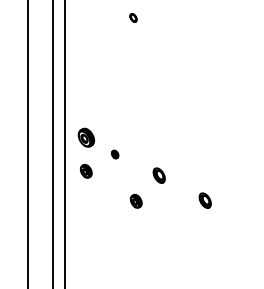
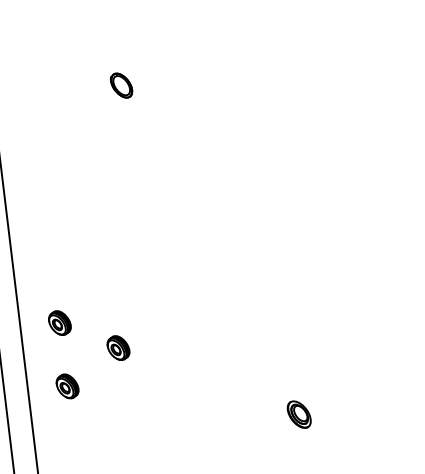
part: (133, 17) -> (121, 84), size x1.67
part: (85, 137) -> (58, 322), size x0.71
part: (114, 154) -> (117, 348), size x1.67
part: (158, 175) -> (205, 377), removed
part: (136, 201) -> (169, 432), removed

